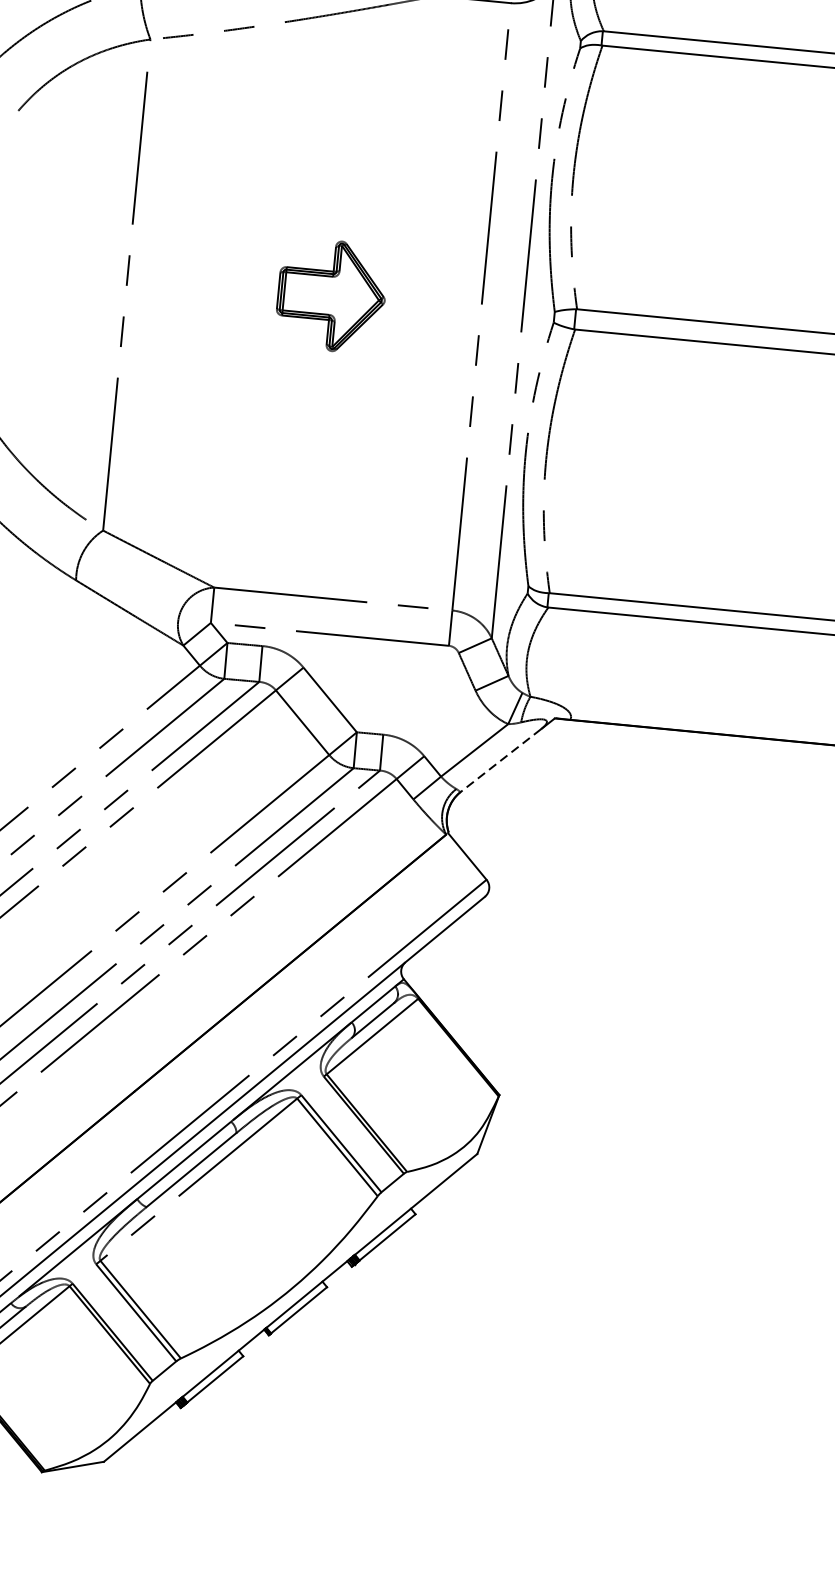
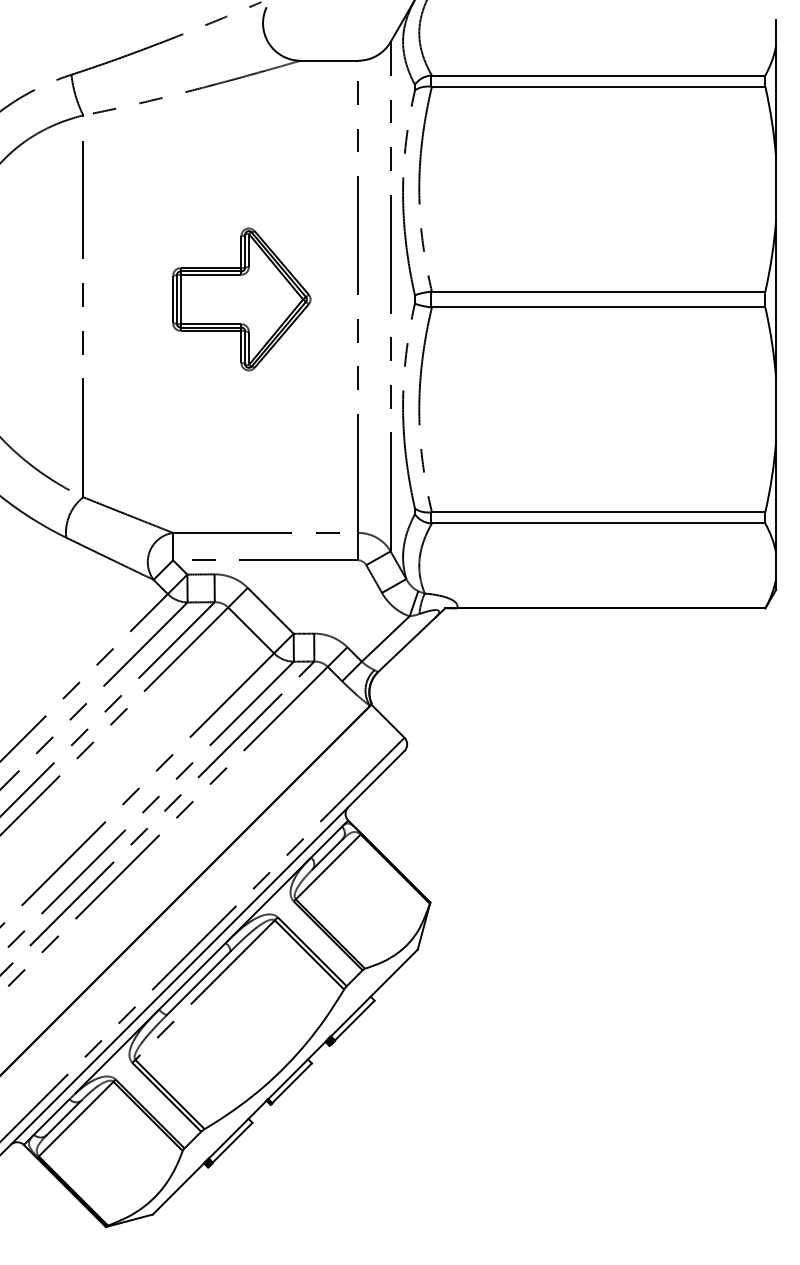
part: (331, 295) -> (241, 299), size x1.67
line: (500, 761) -> (406, 645), dashed -> solid

